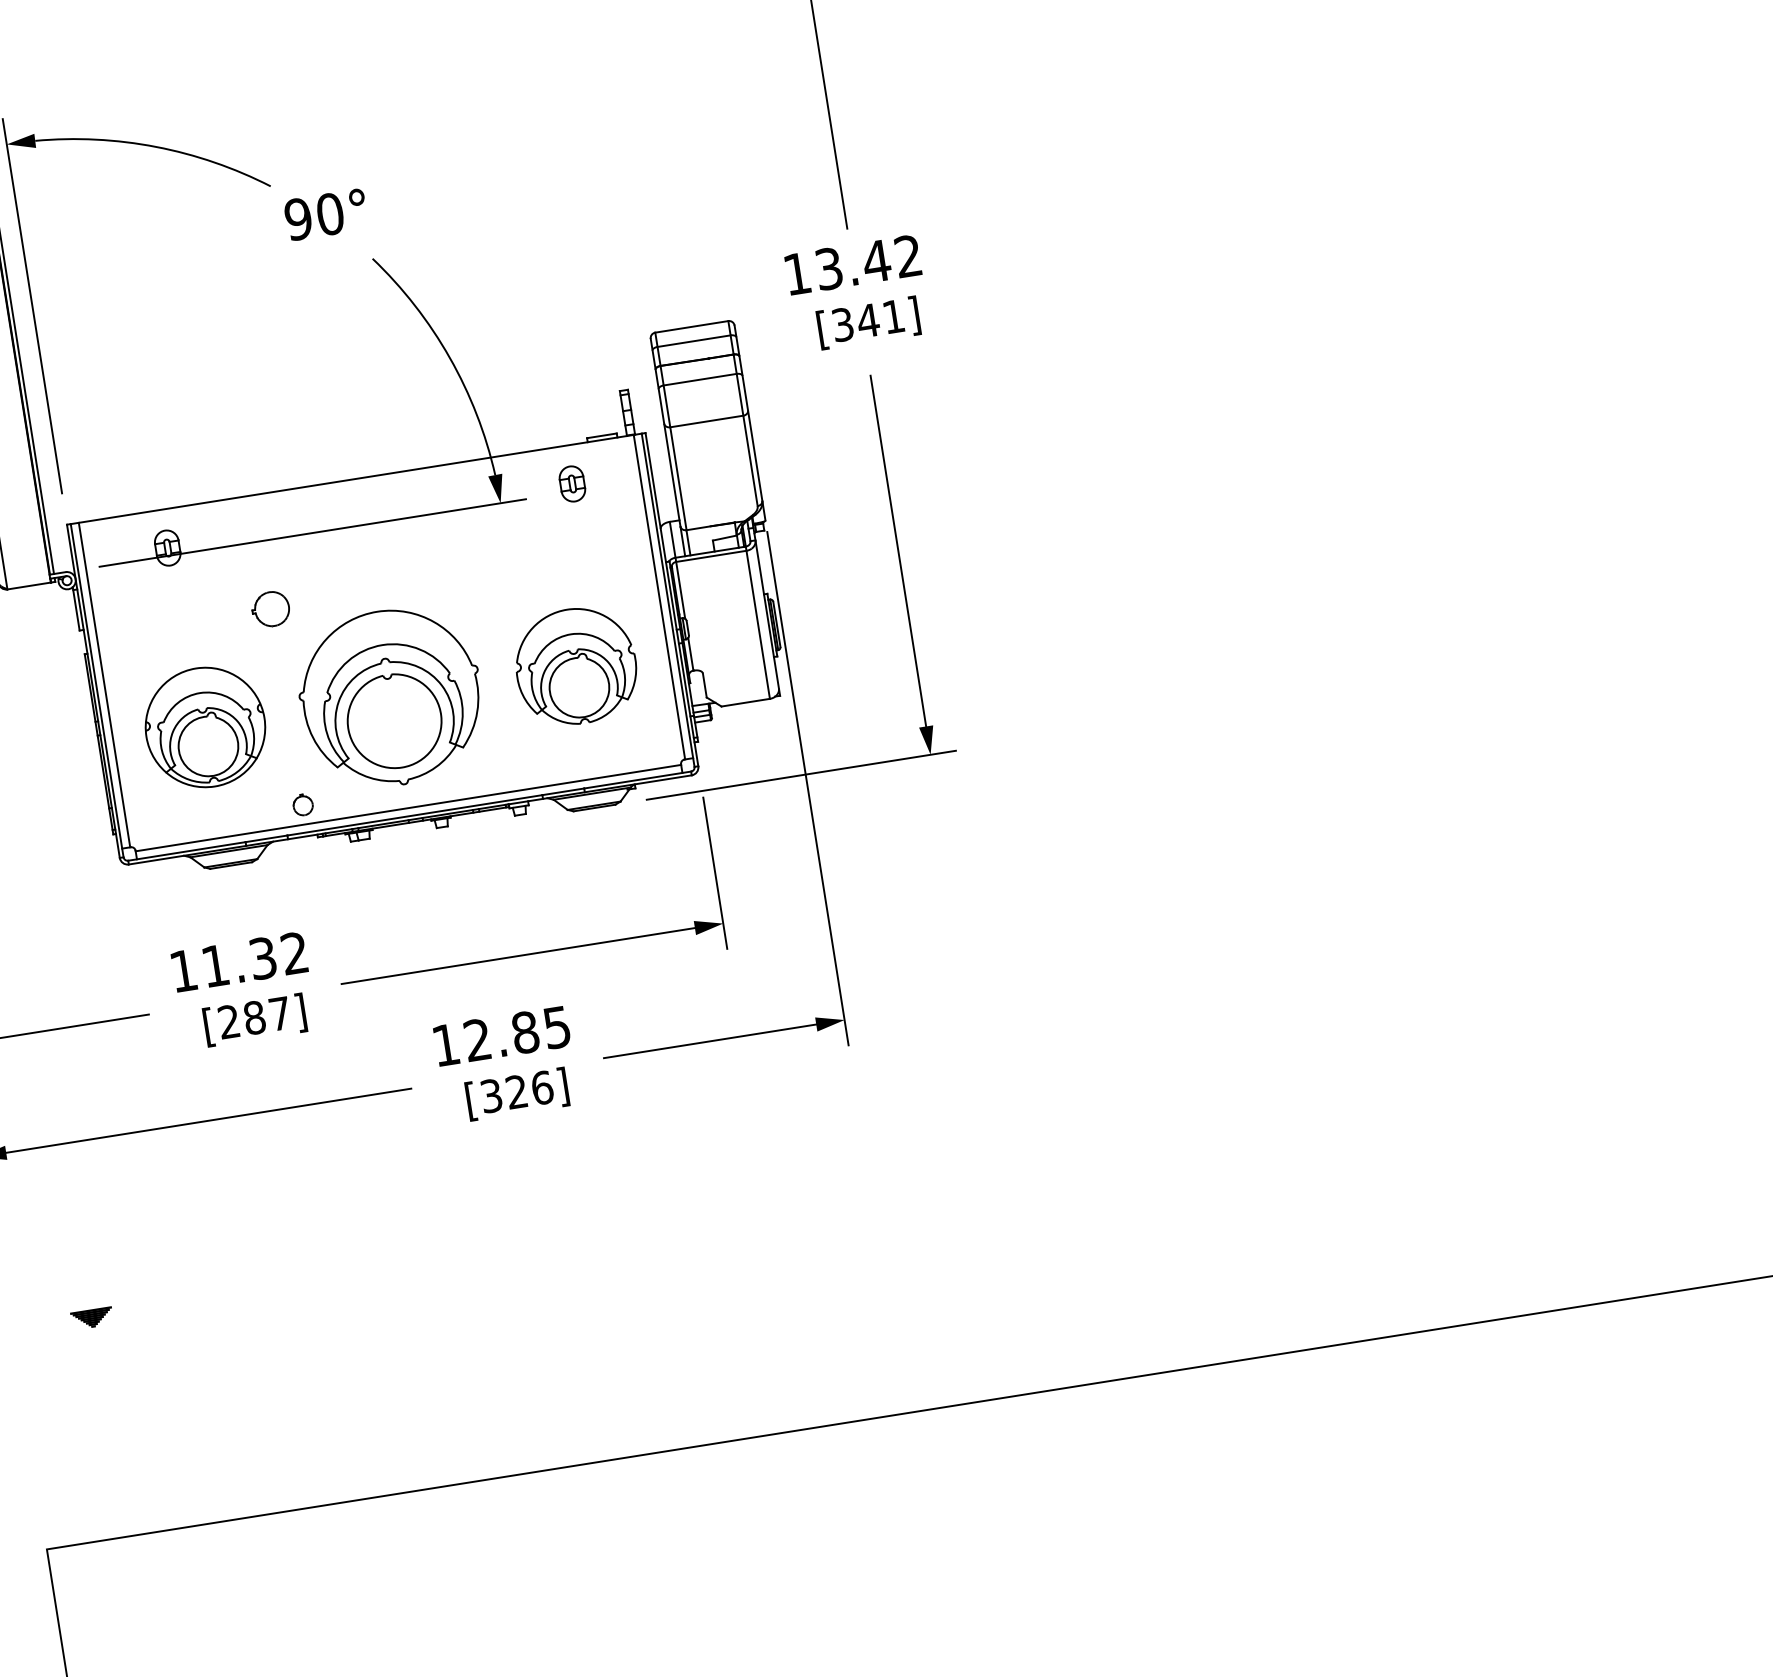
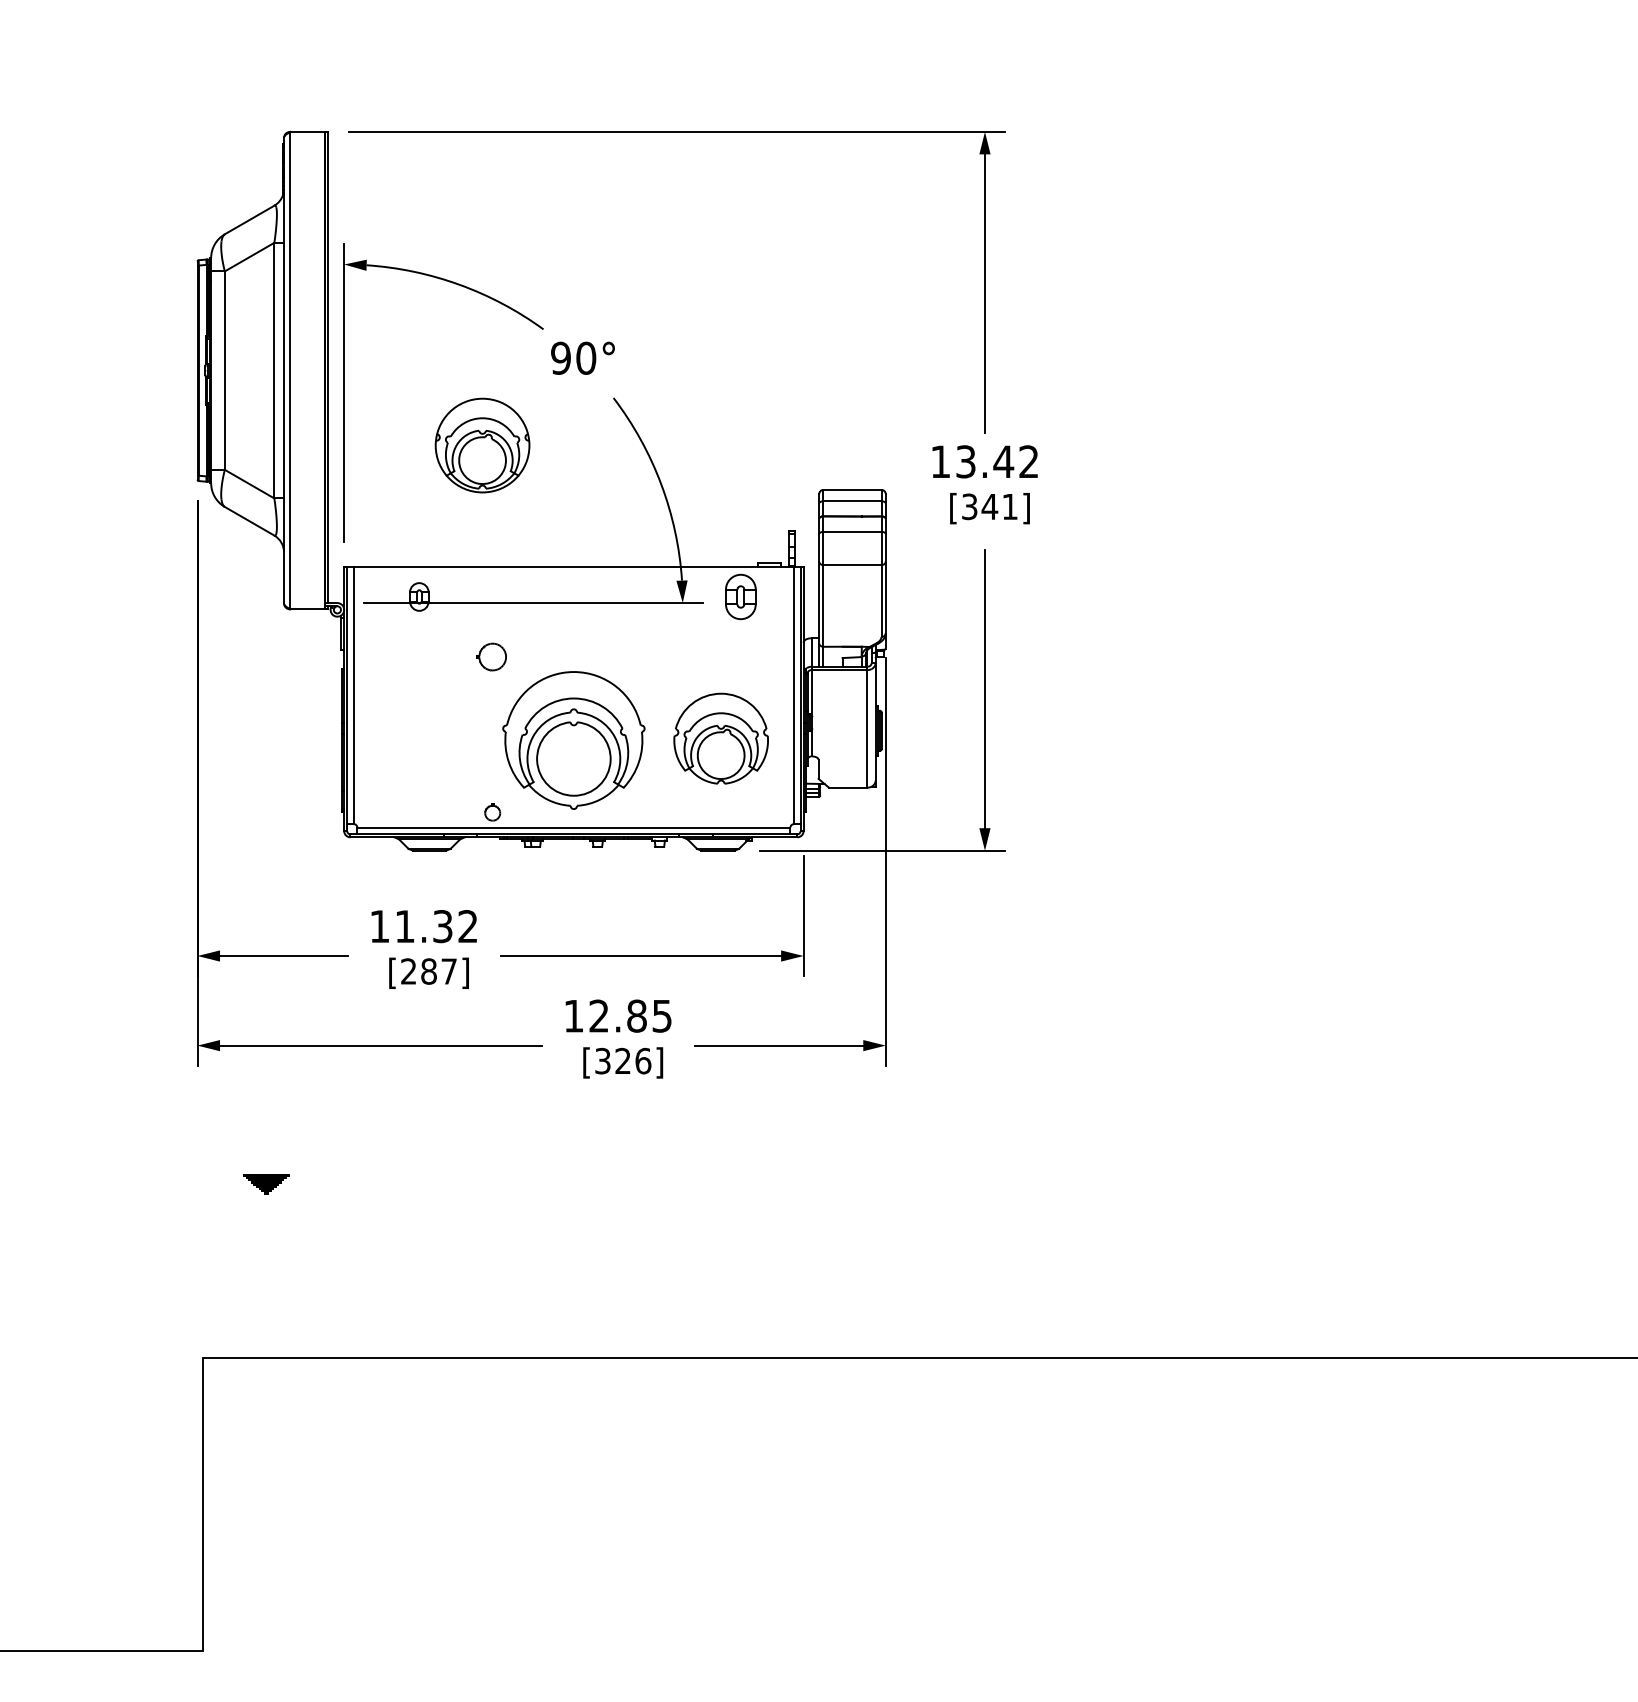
part: (572, 483) -> (740, 596), size x1.6
part: (205, 727) -> (482, 445), moved
part: (92, 1318) -> (266, 1184), size x1.4

